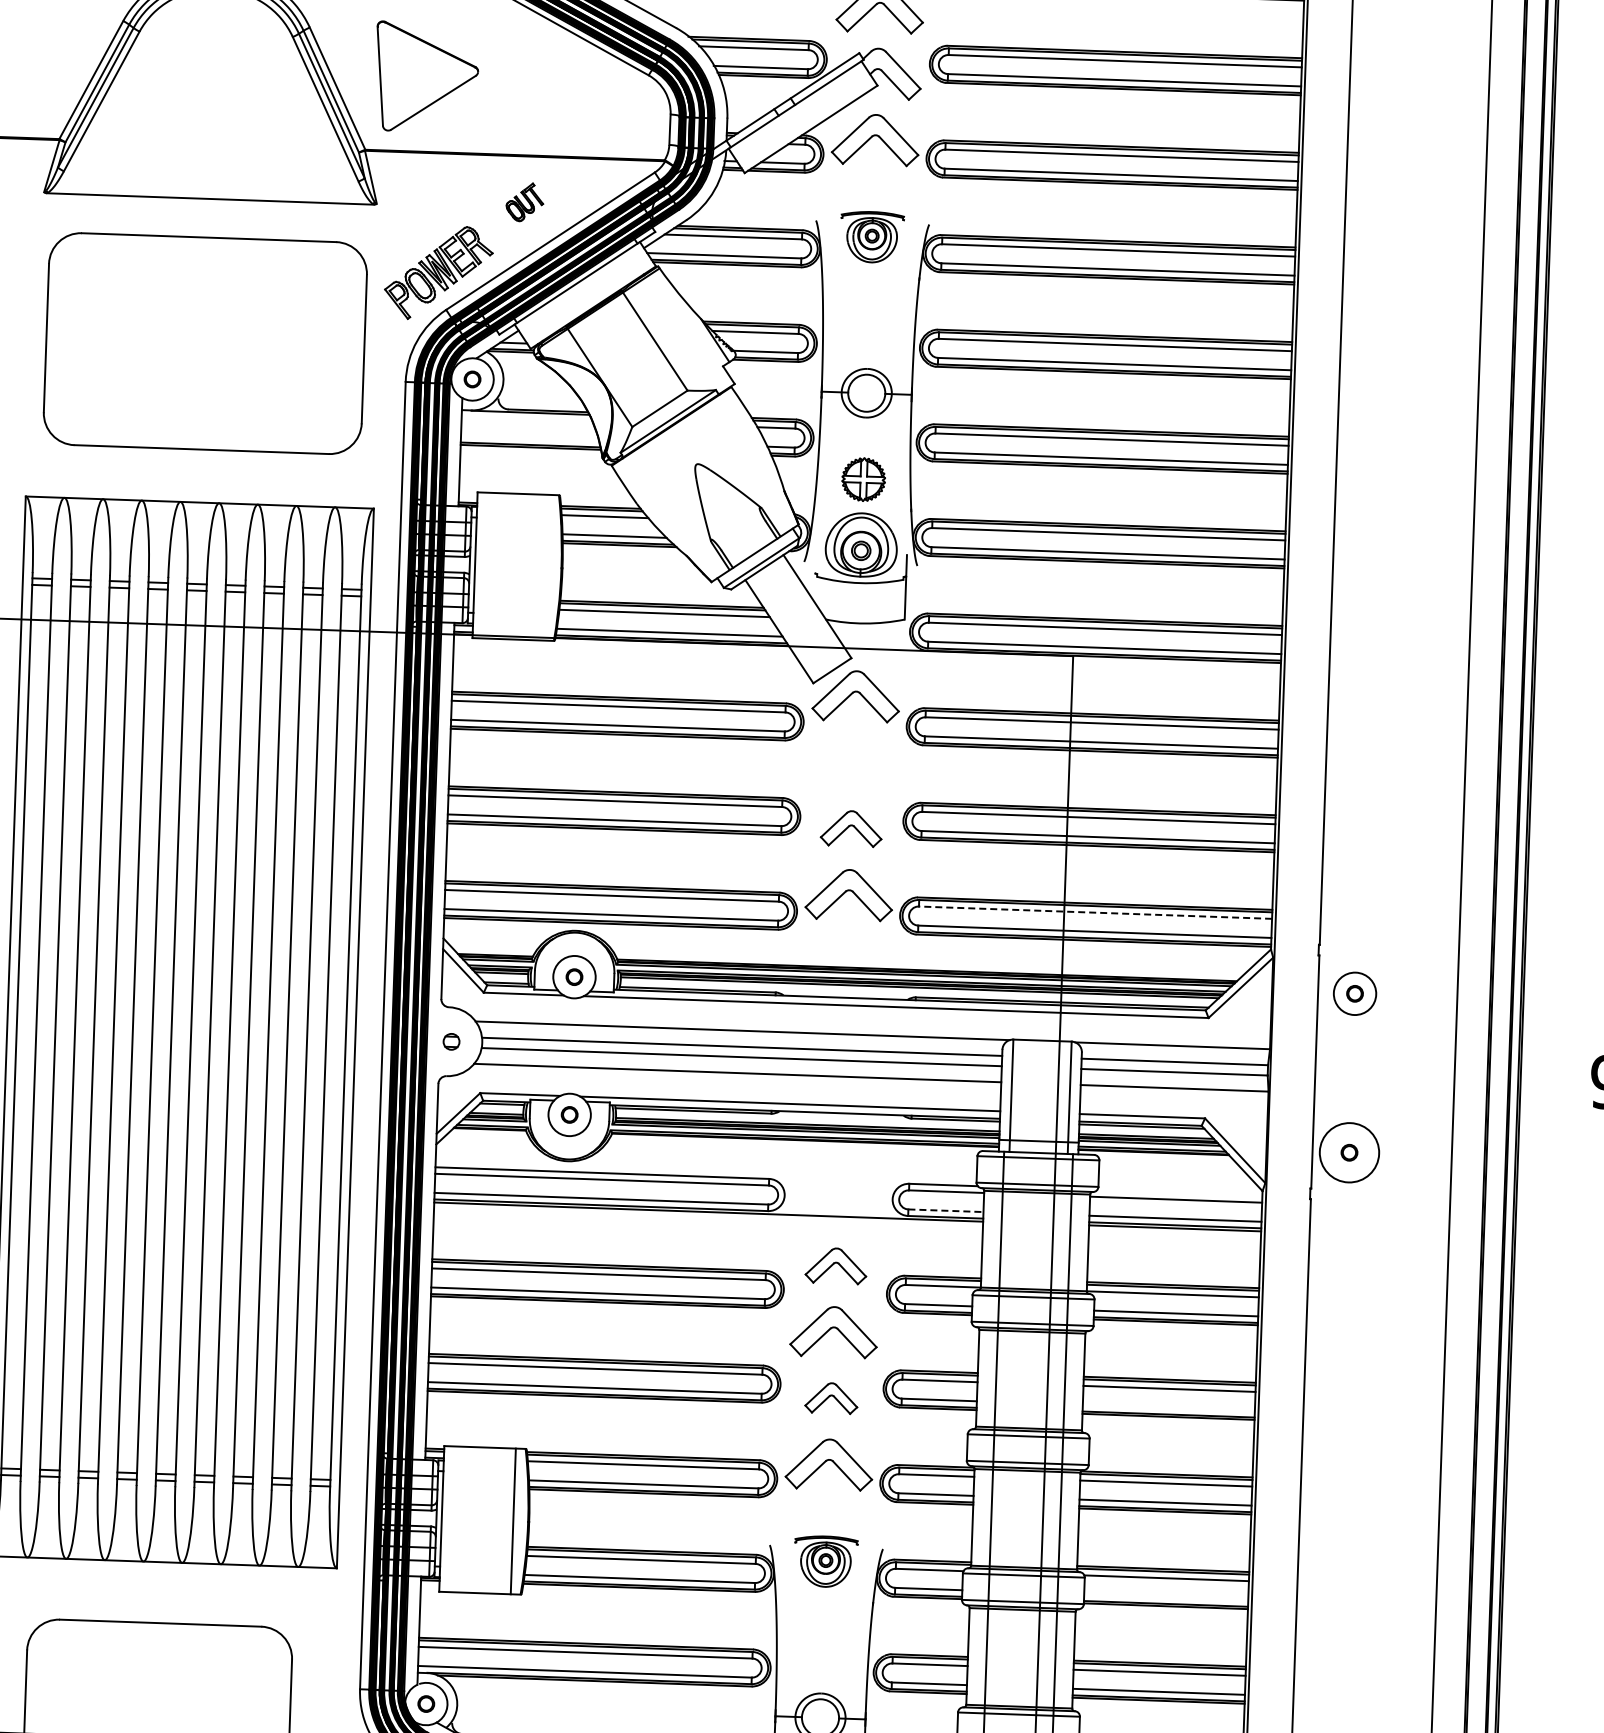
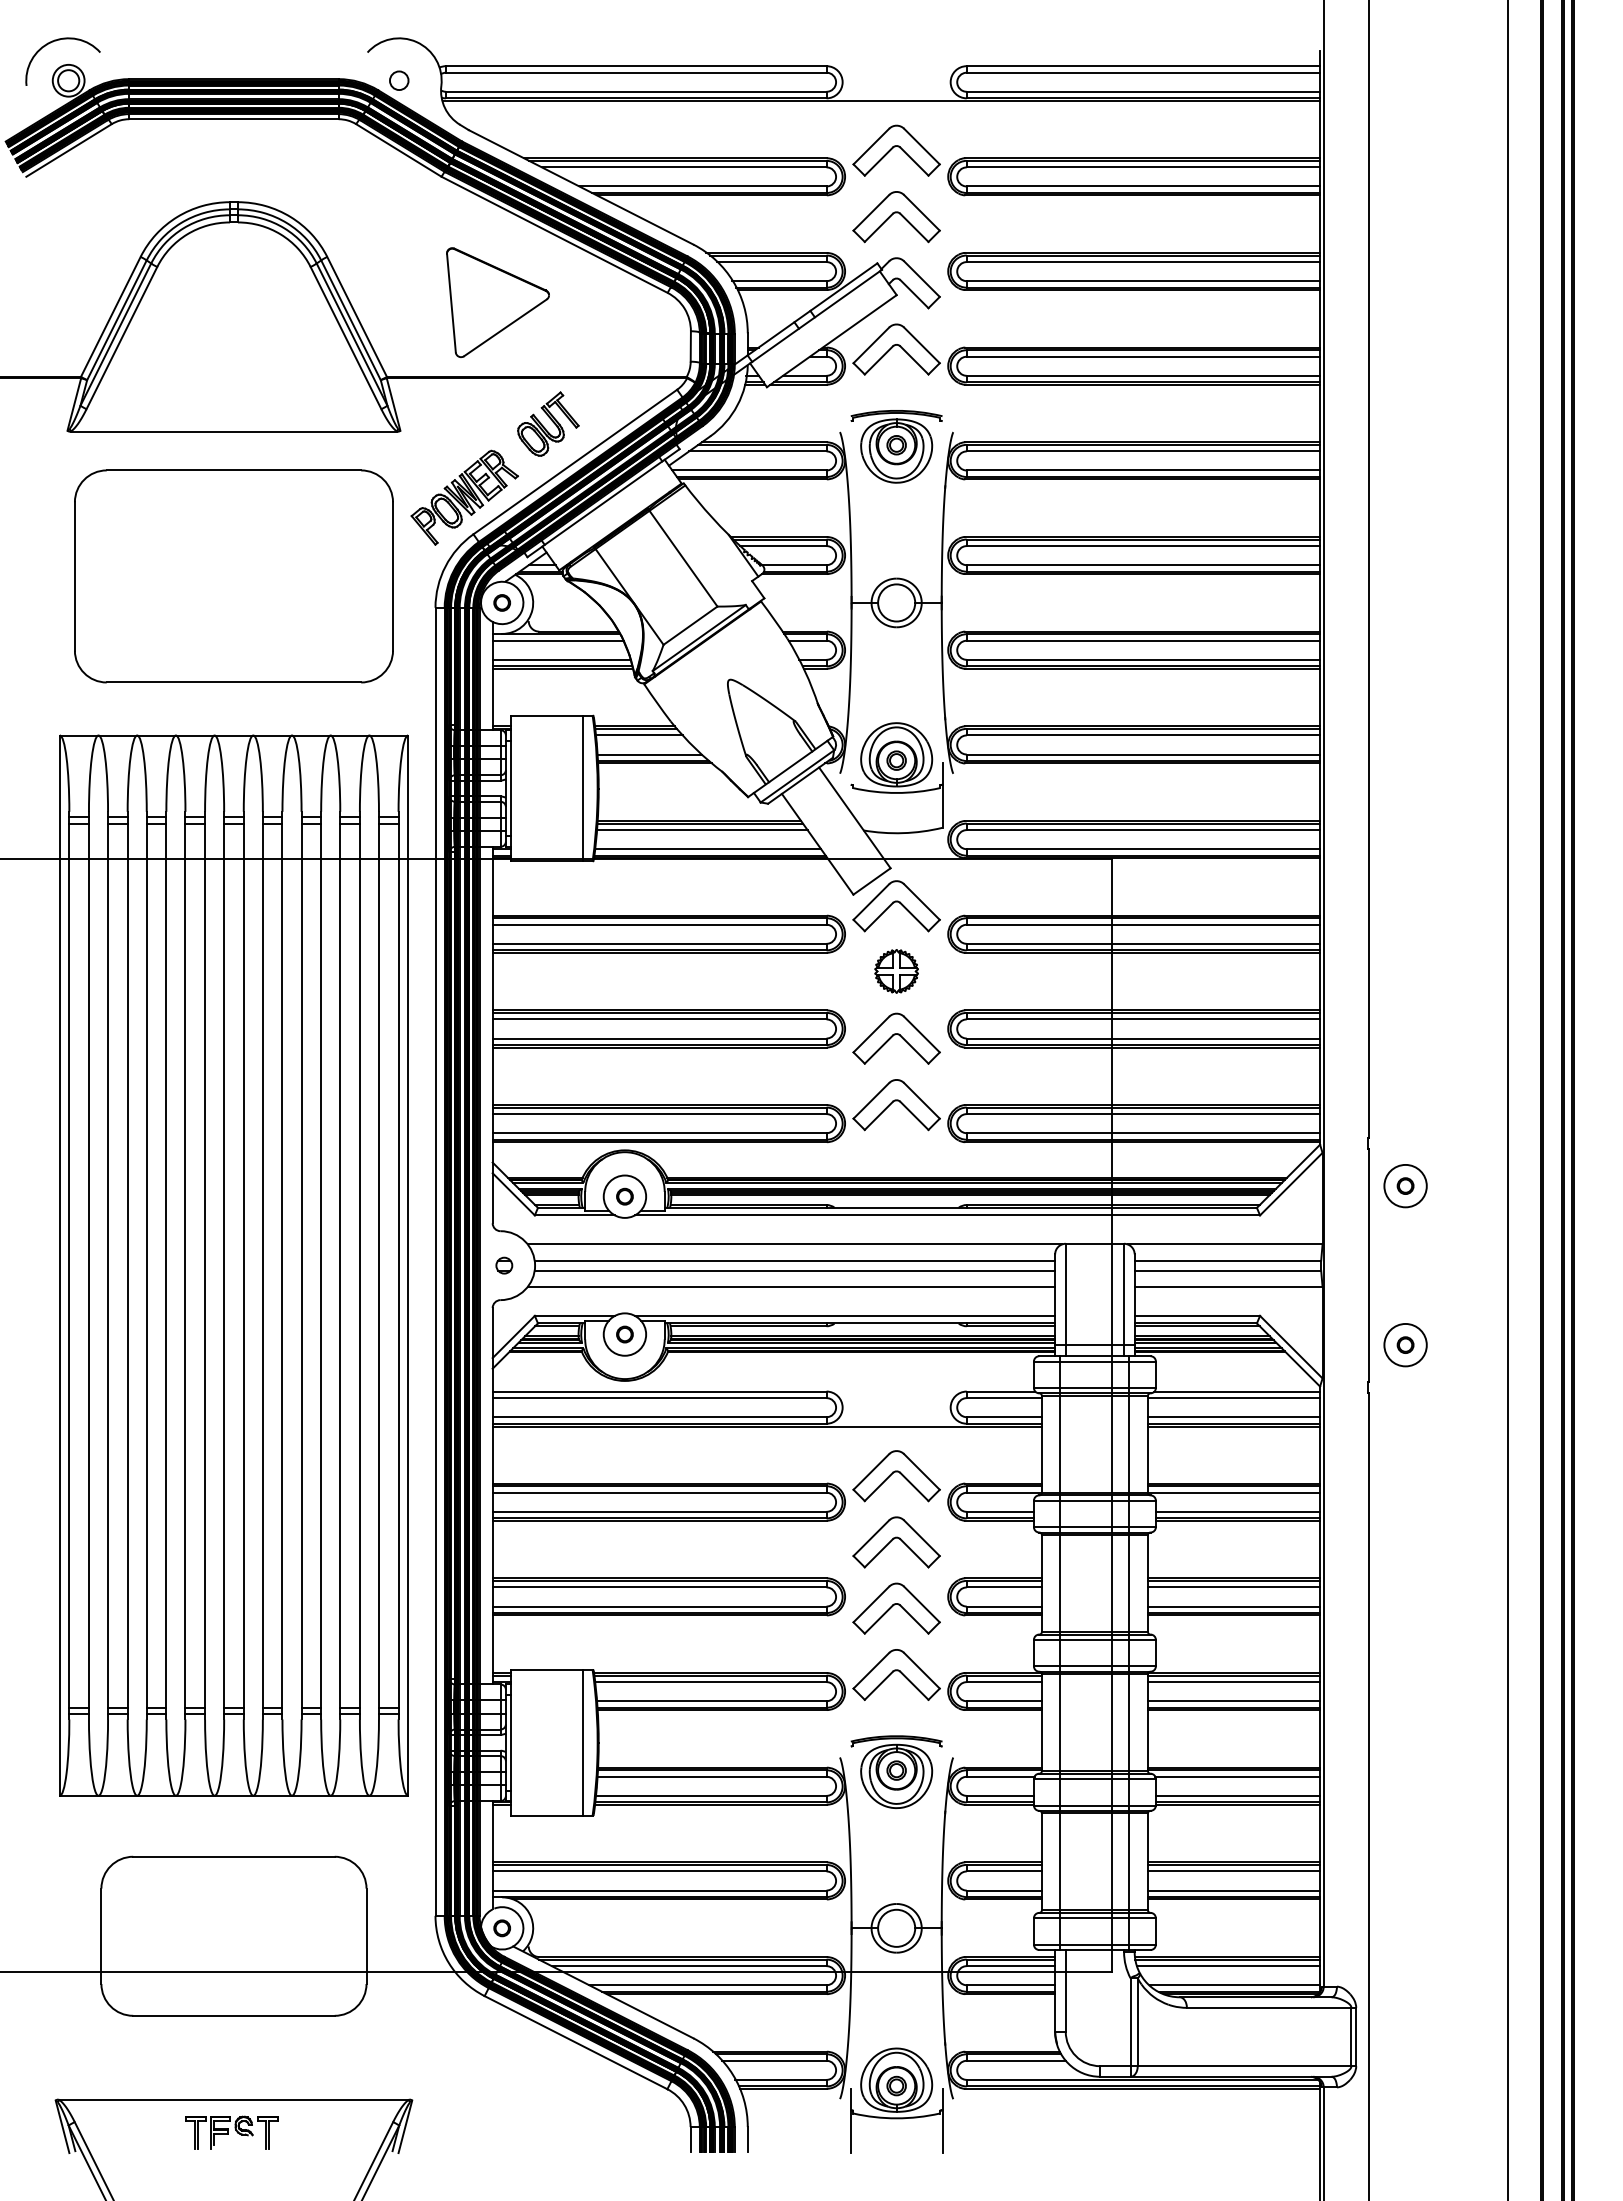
part: (426, 77) -> (497, 302), moved
part: (525, 201) -> (548, 423), size x1.67
part: (872, 236) -> (896, 446), size x1.43
line: (526, 418) -> (557, 640), added
line: (529, 438) -> (561, 659), added
part: (863, 479) -> (896, 971), moved
line: (546, 567) -> (582, 788), added
part: (851, 828) -> (896, 1038), size x1.43
line: (1095, 913) -> (1143, 1114), dashed -> solid
circle: (1349, 1152) -> (1405, 1344), size x0.71
line: (1179, 1193) -> (1237, 1391), added
line: (946, 1211) -> (1004, 1417), dashed -> solid
part: (836, 1266) -> (896, 1476), size x1.43
part: (831, 1398) -> (896, 1608), size x1.67
line: (1168, 1407) -> (1233, 1606), added
part: (825, 1561) -> (896, 1771), size x1.43
line: (1165, 1596) -> (1237, 1795), added

